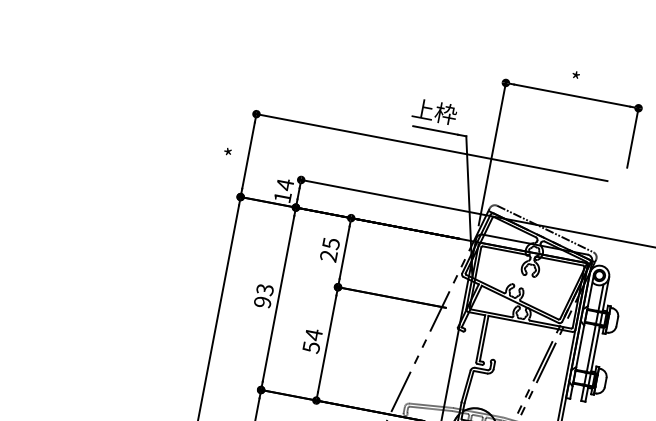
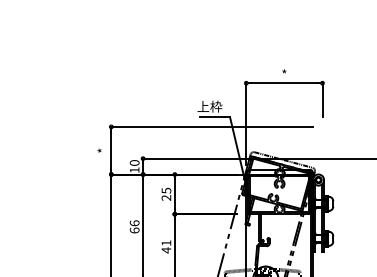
text: (284, 183) -> (134, 162), 14 -> 10
text: (263, 295) -> (134, 226), 93 -> 66
text: (312, 340) -> (166, 246), 54 -> 41

